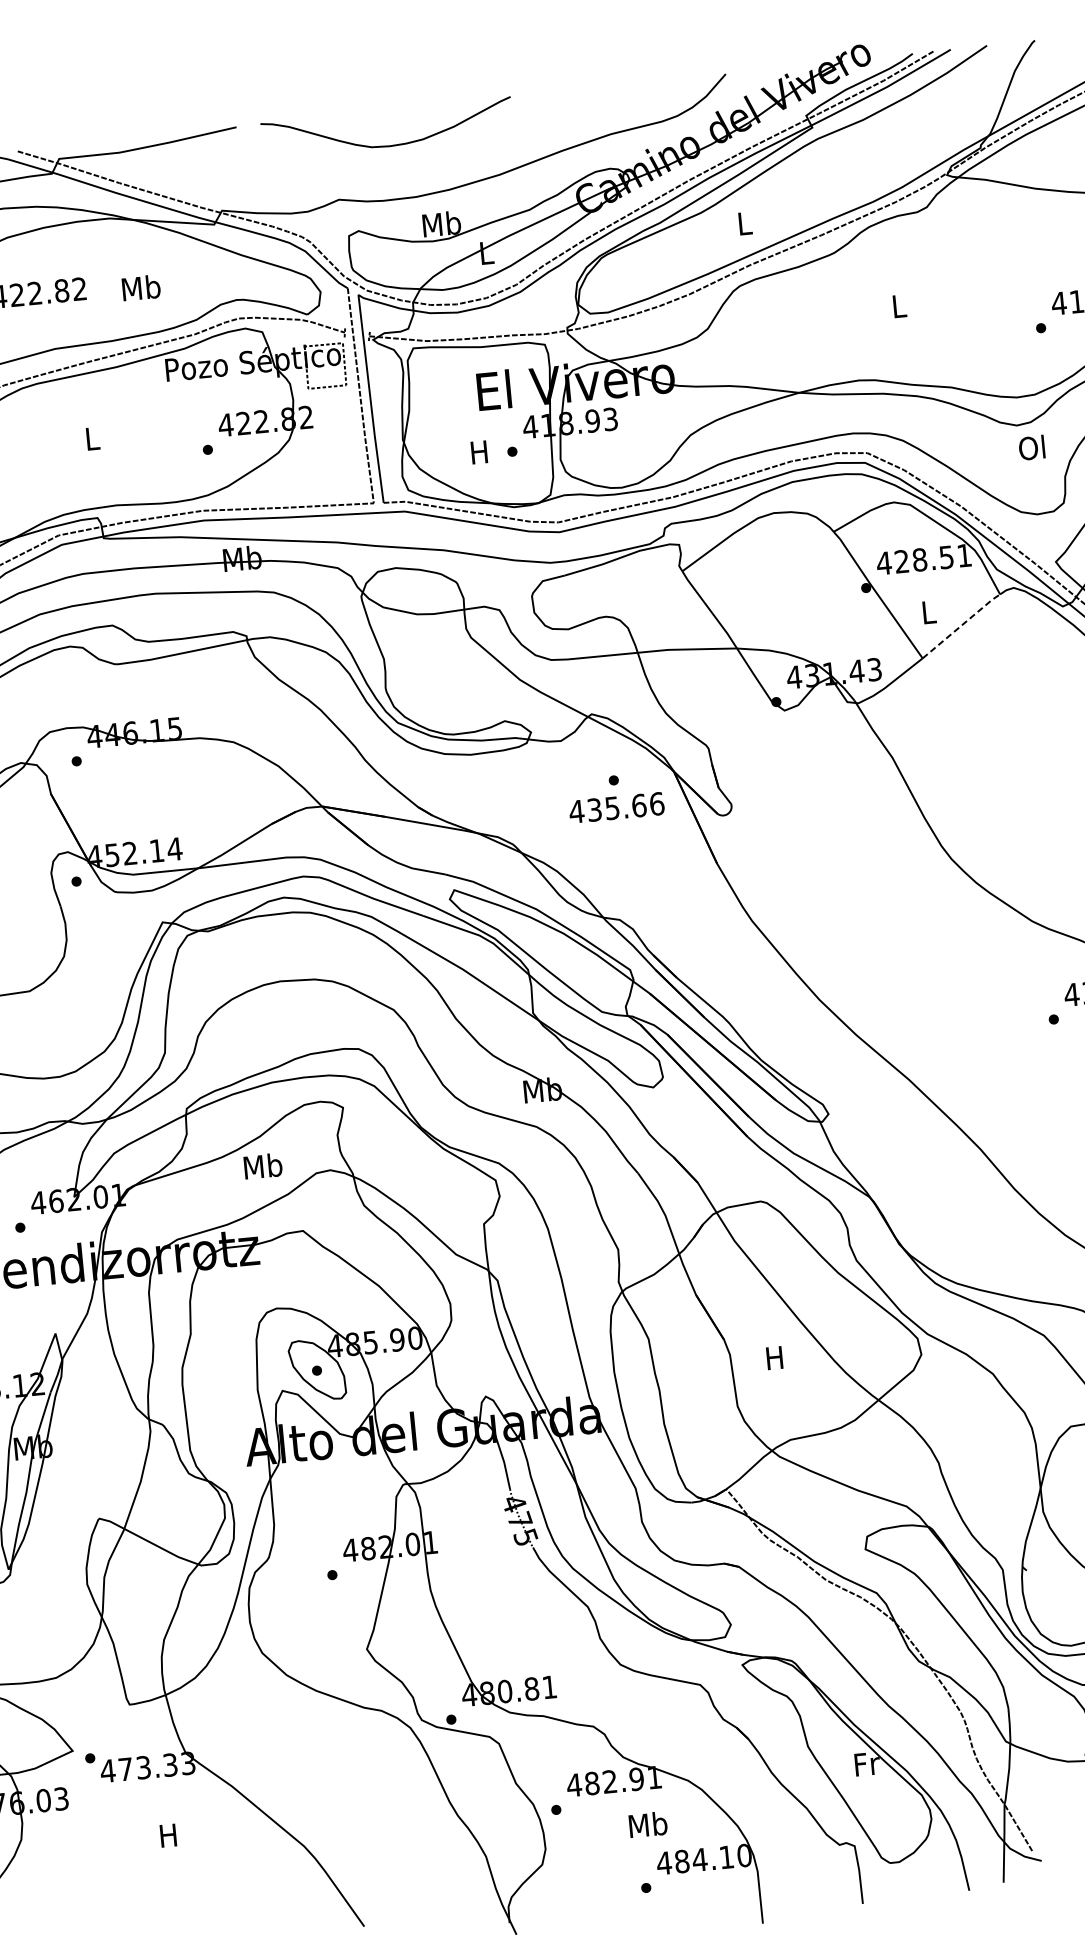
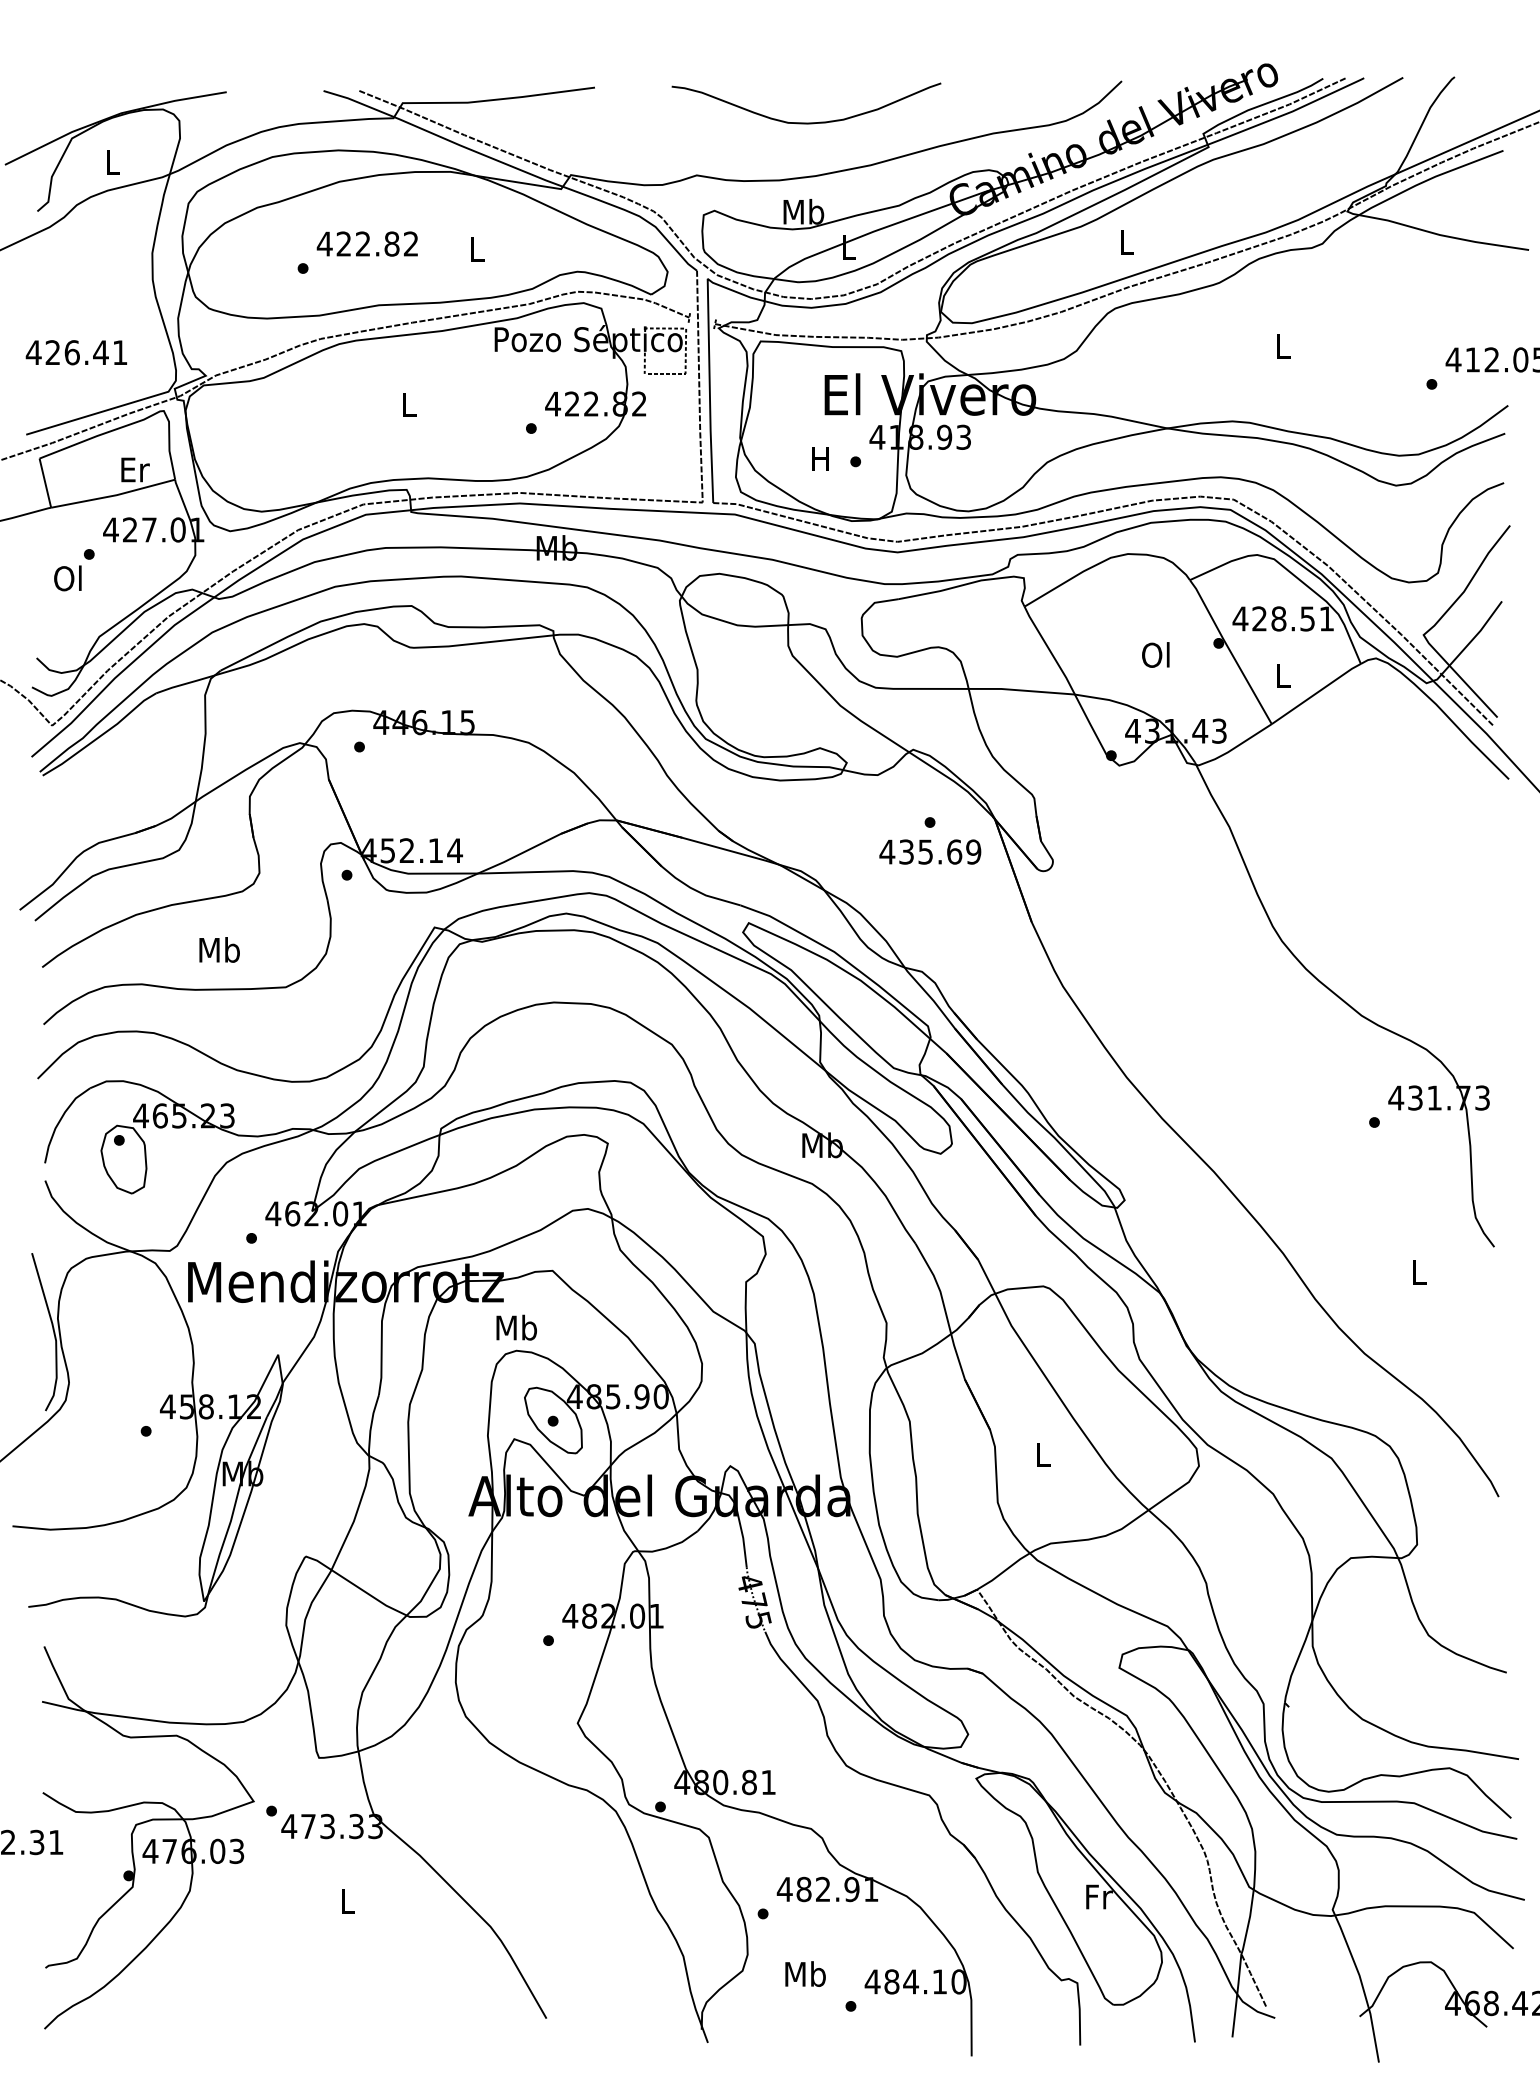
curve: (388, 145) -> (806, 122), moved
text: (140, 287) -> (476, 248), Mb -> L
text: (1031, 447) -> (1155, 654), moved
line: (961, 625) -> (1316, 693), dashed -> solid
text: (656, 803) -> (973, 851), 435.66 -> 435.69
text: (262, 1166) -> (516, 1327), moved
text: (774, 1357) -> (1042, 1454), H -> L
text: (648, 1824) -> (805, 1973), moved
text: (167, 1835) -> (346, 1901), H -> L

